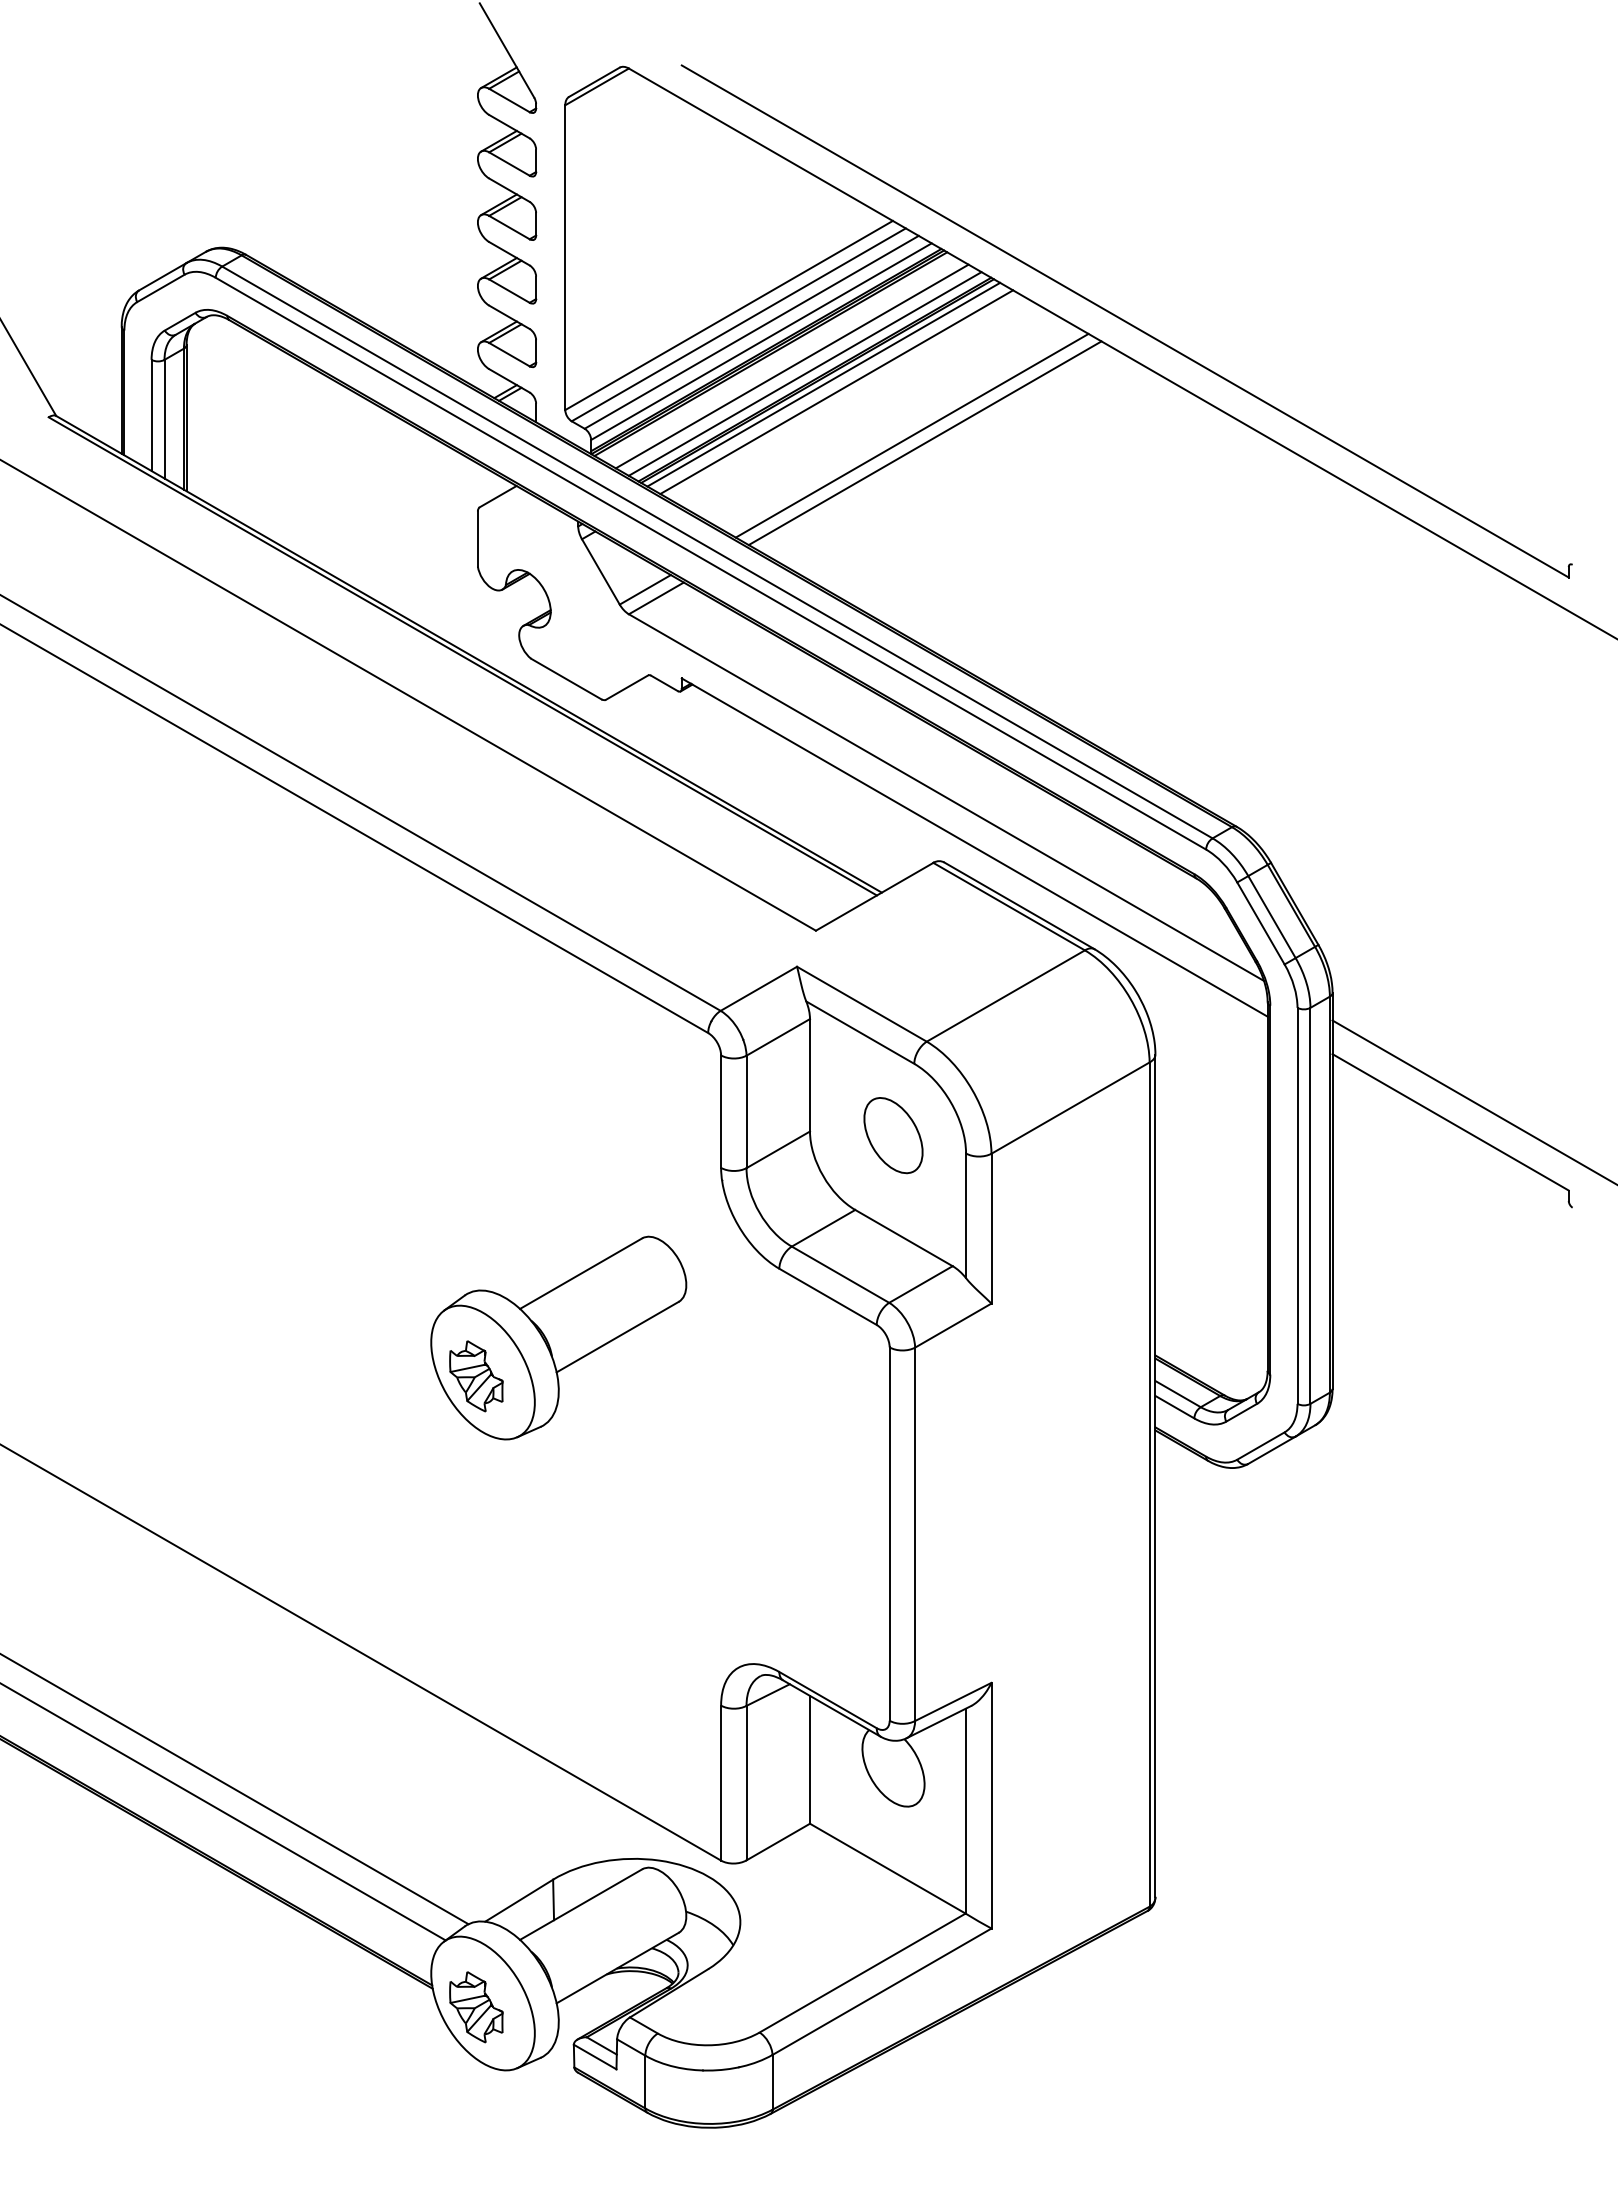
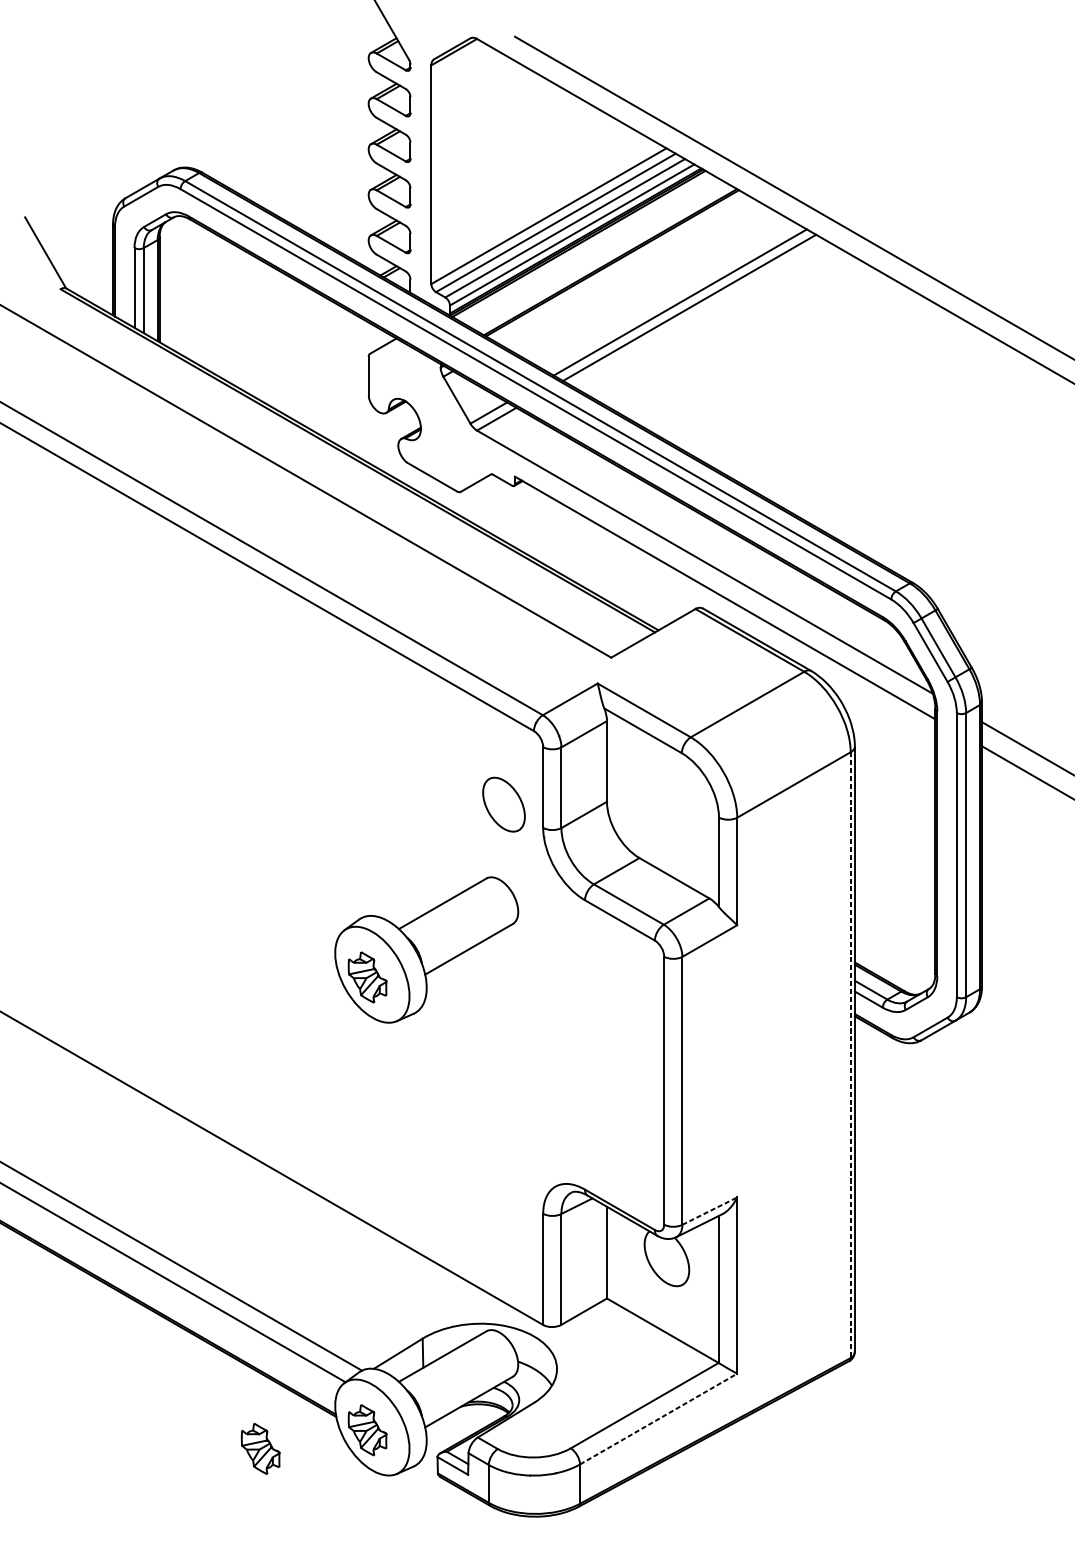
line: (791, 366) -> (593, 252), removed
line: (804, 373) -> (603, 257), removed
line: (823, 384) -> (616, 265), removed
line: (836, 392) -> (626, 271), removed
part: (893, 1135) -> (504, 804), moved
line: (1149, 1485) -> (850, 1055), solid -> dashed
line: (953, 1701) -> (709, 1210), solid -> dashed
line: (882, 1991) -> (659, 1418), solid -> dashed
part: (327, 2033) -> (260, 1449), added

